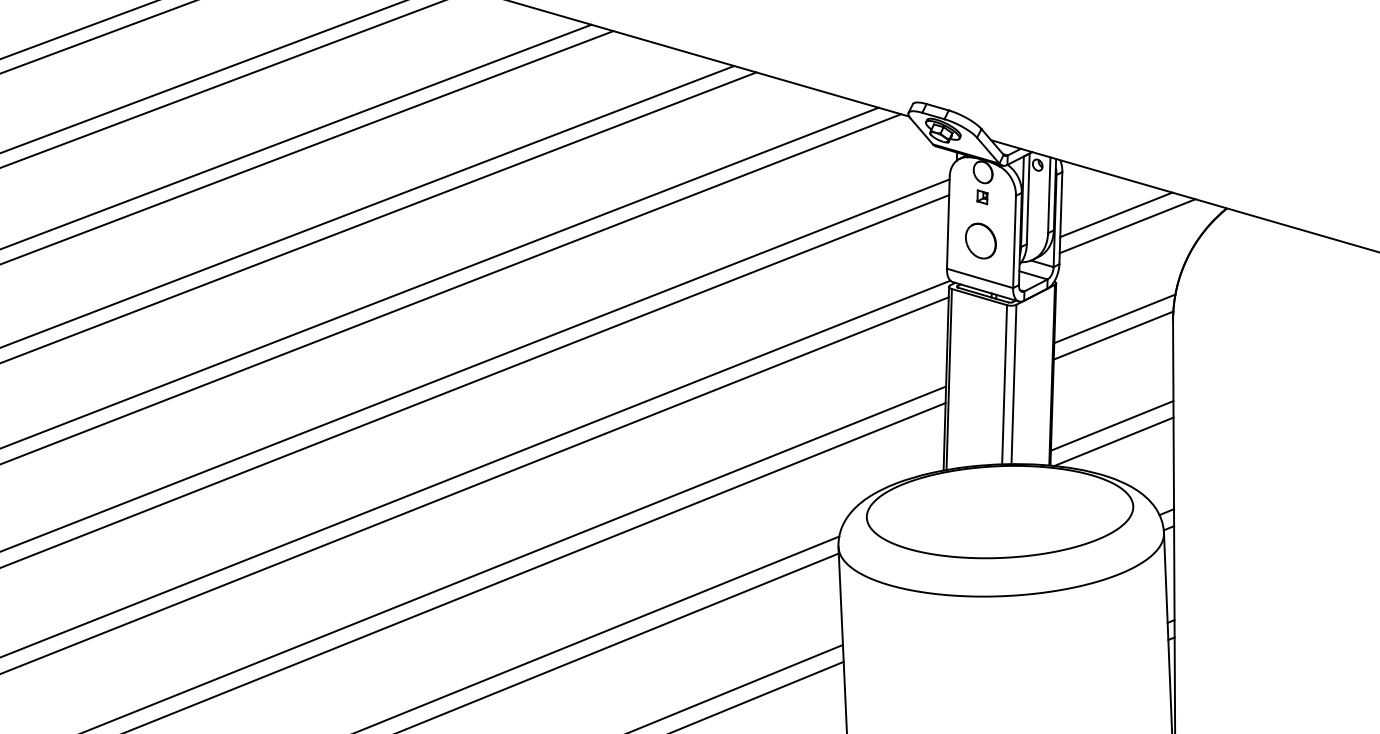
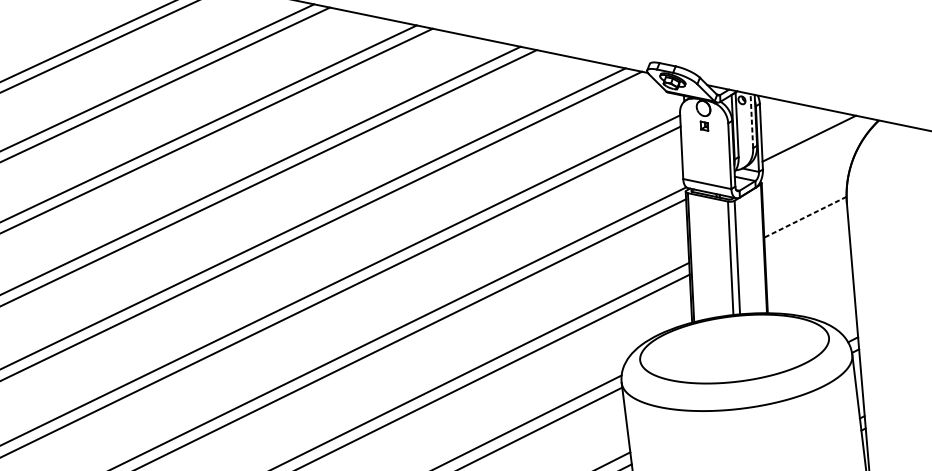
line: (1049, 195) -> (752, 121), solid -> dashed
line: (1116, 214) -> (800, 130), removed
part: (980, 240) -> (705, 157), removed
line: (1114, 318) -> (805, 205), removed
line: (1113, 335) -> (805, 217), solid -> dashed
line: (1111, 425) -> (808, 281), removed
line: (1113, 441) -> (811, 292), removed

